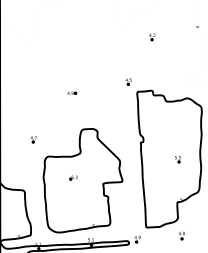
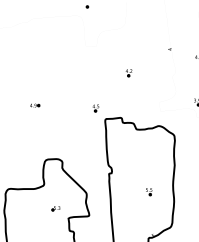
part: (152, 37) -> (129, 73), moved
part: (72, 92) -> (35, 104), moved
part: (73, 177) -> (55, 208), moved

